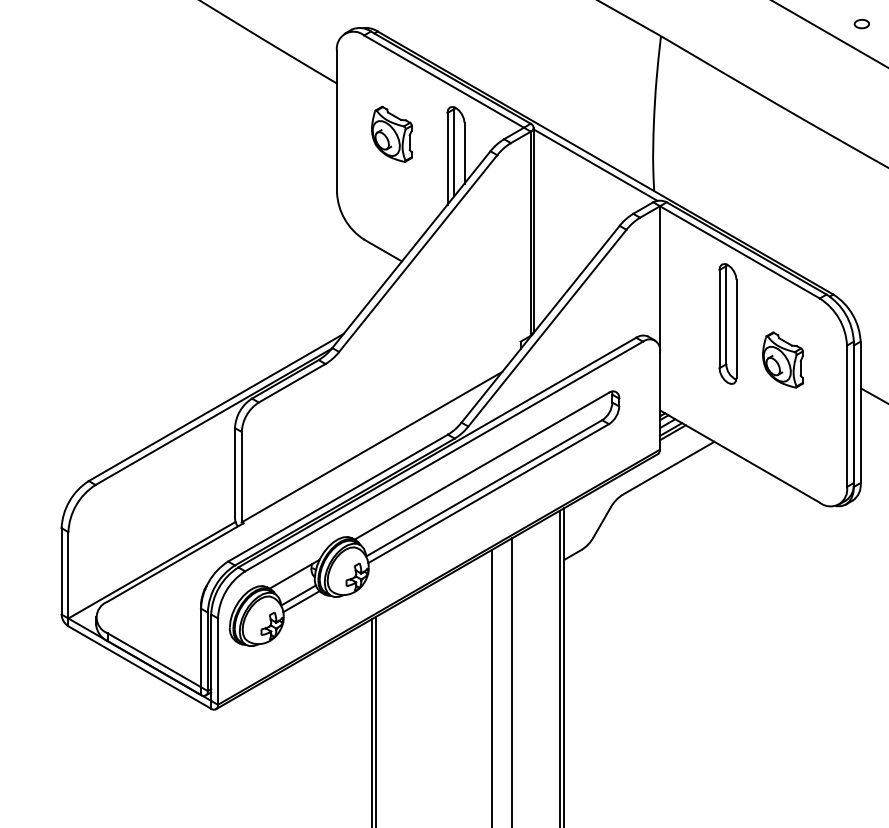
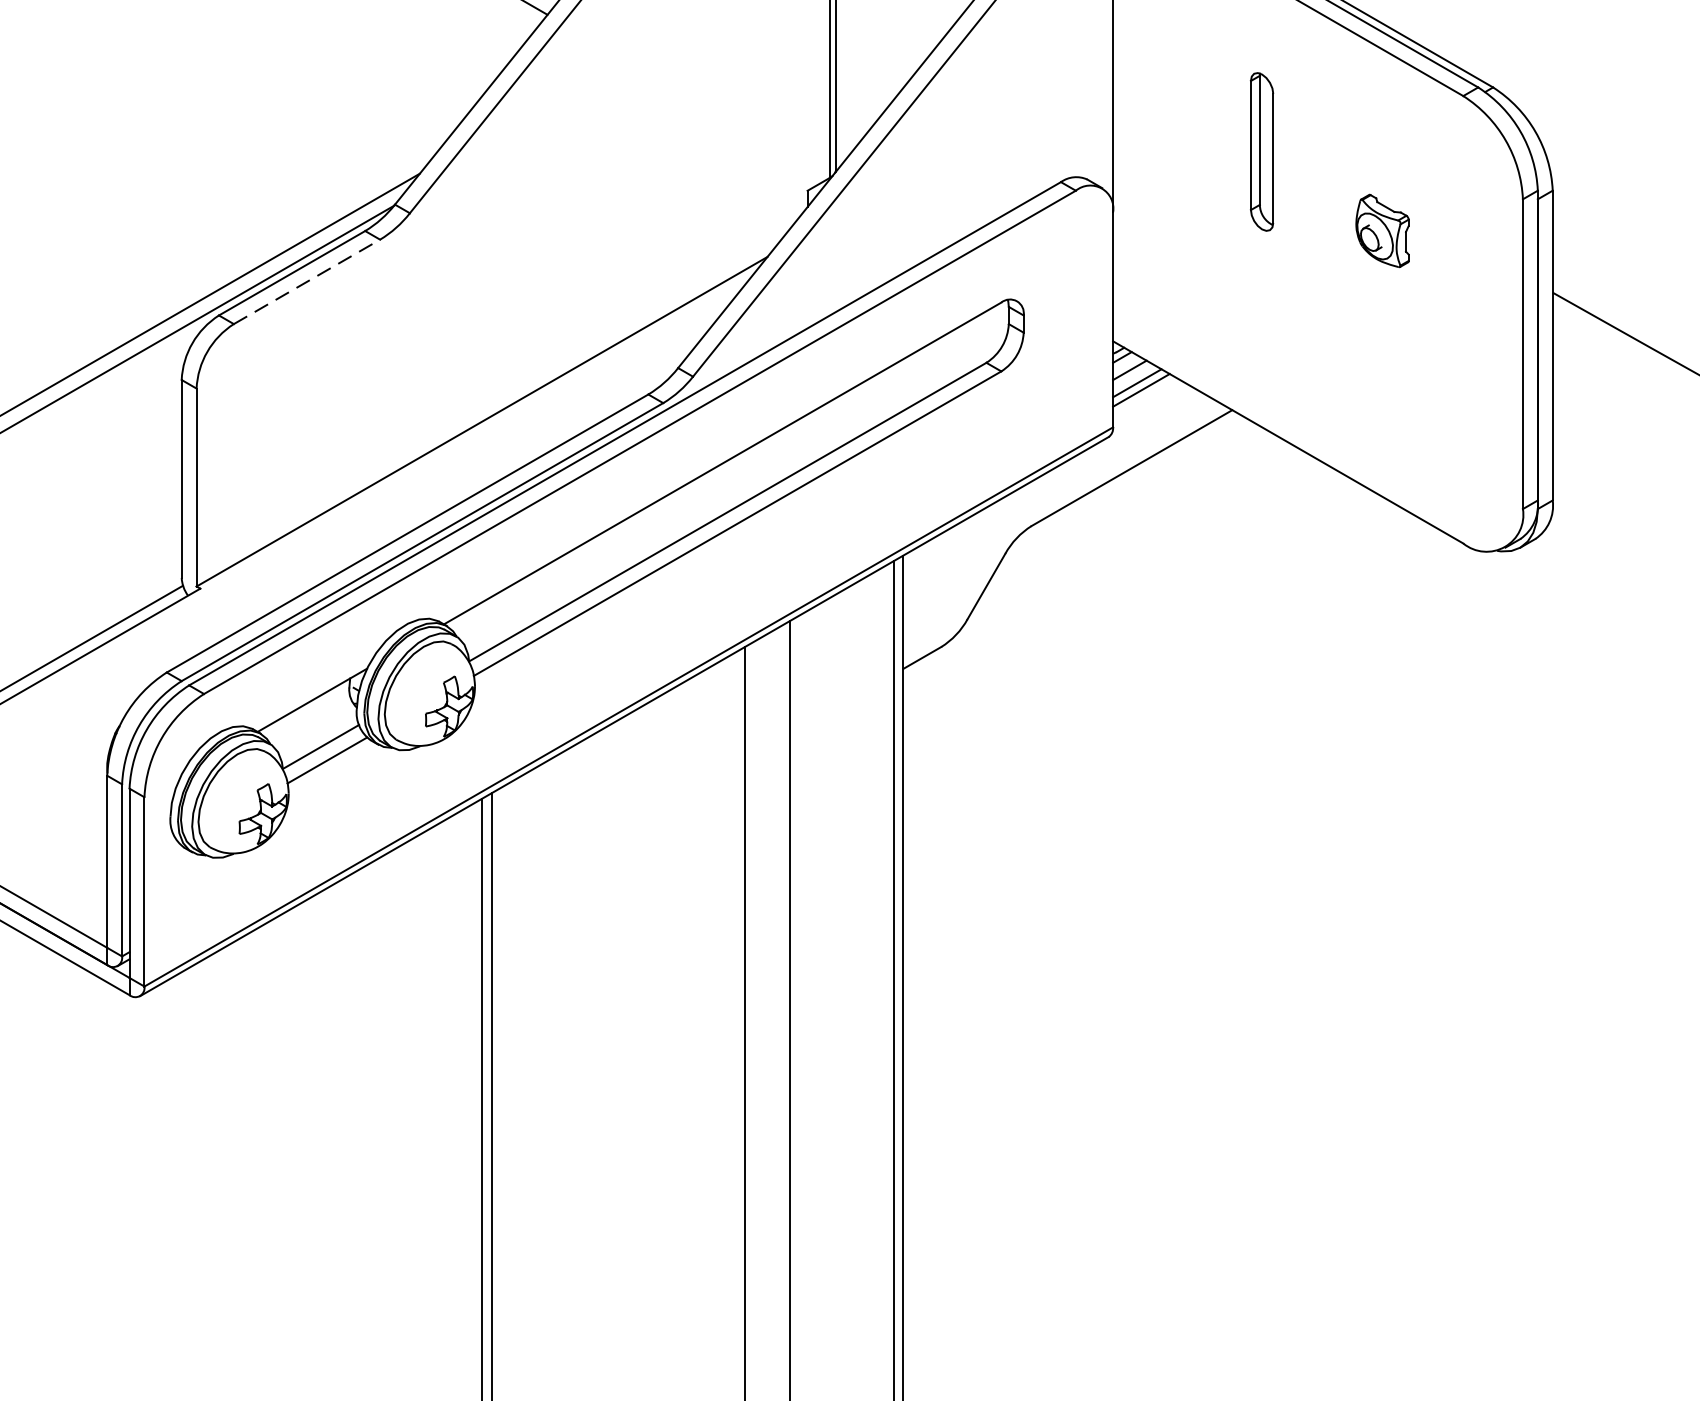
part: (727, 323) -> (1260, 150), size x0.6
part: (782, 359) -> (1381, 229), size x0.6
line: (292, 383) -> (307, 282), solid -> dashed

